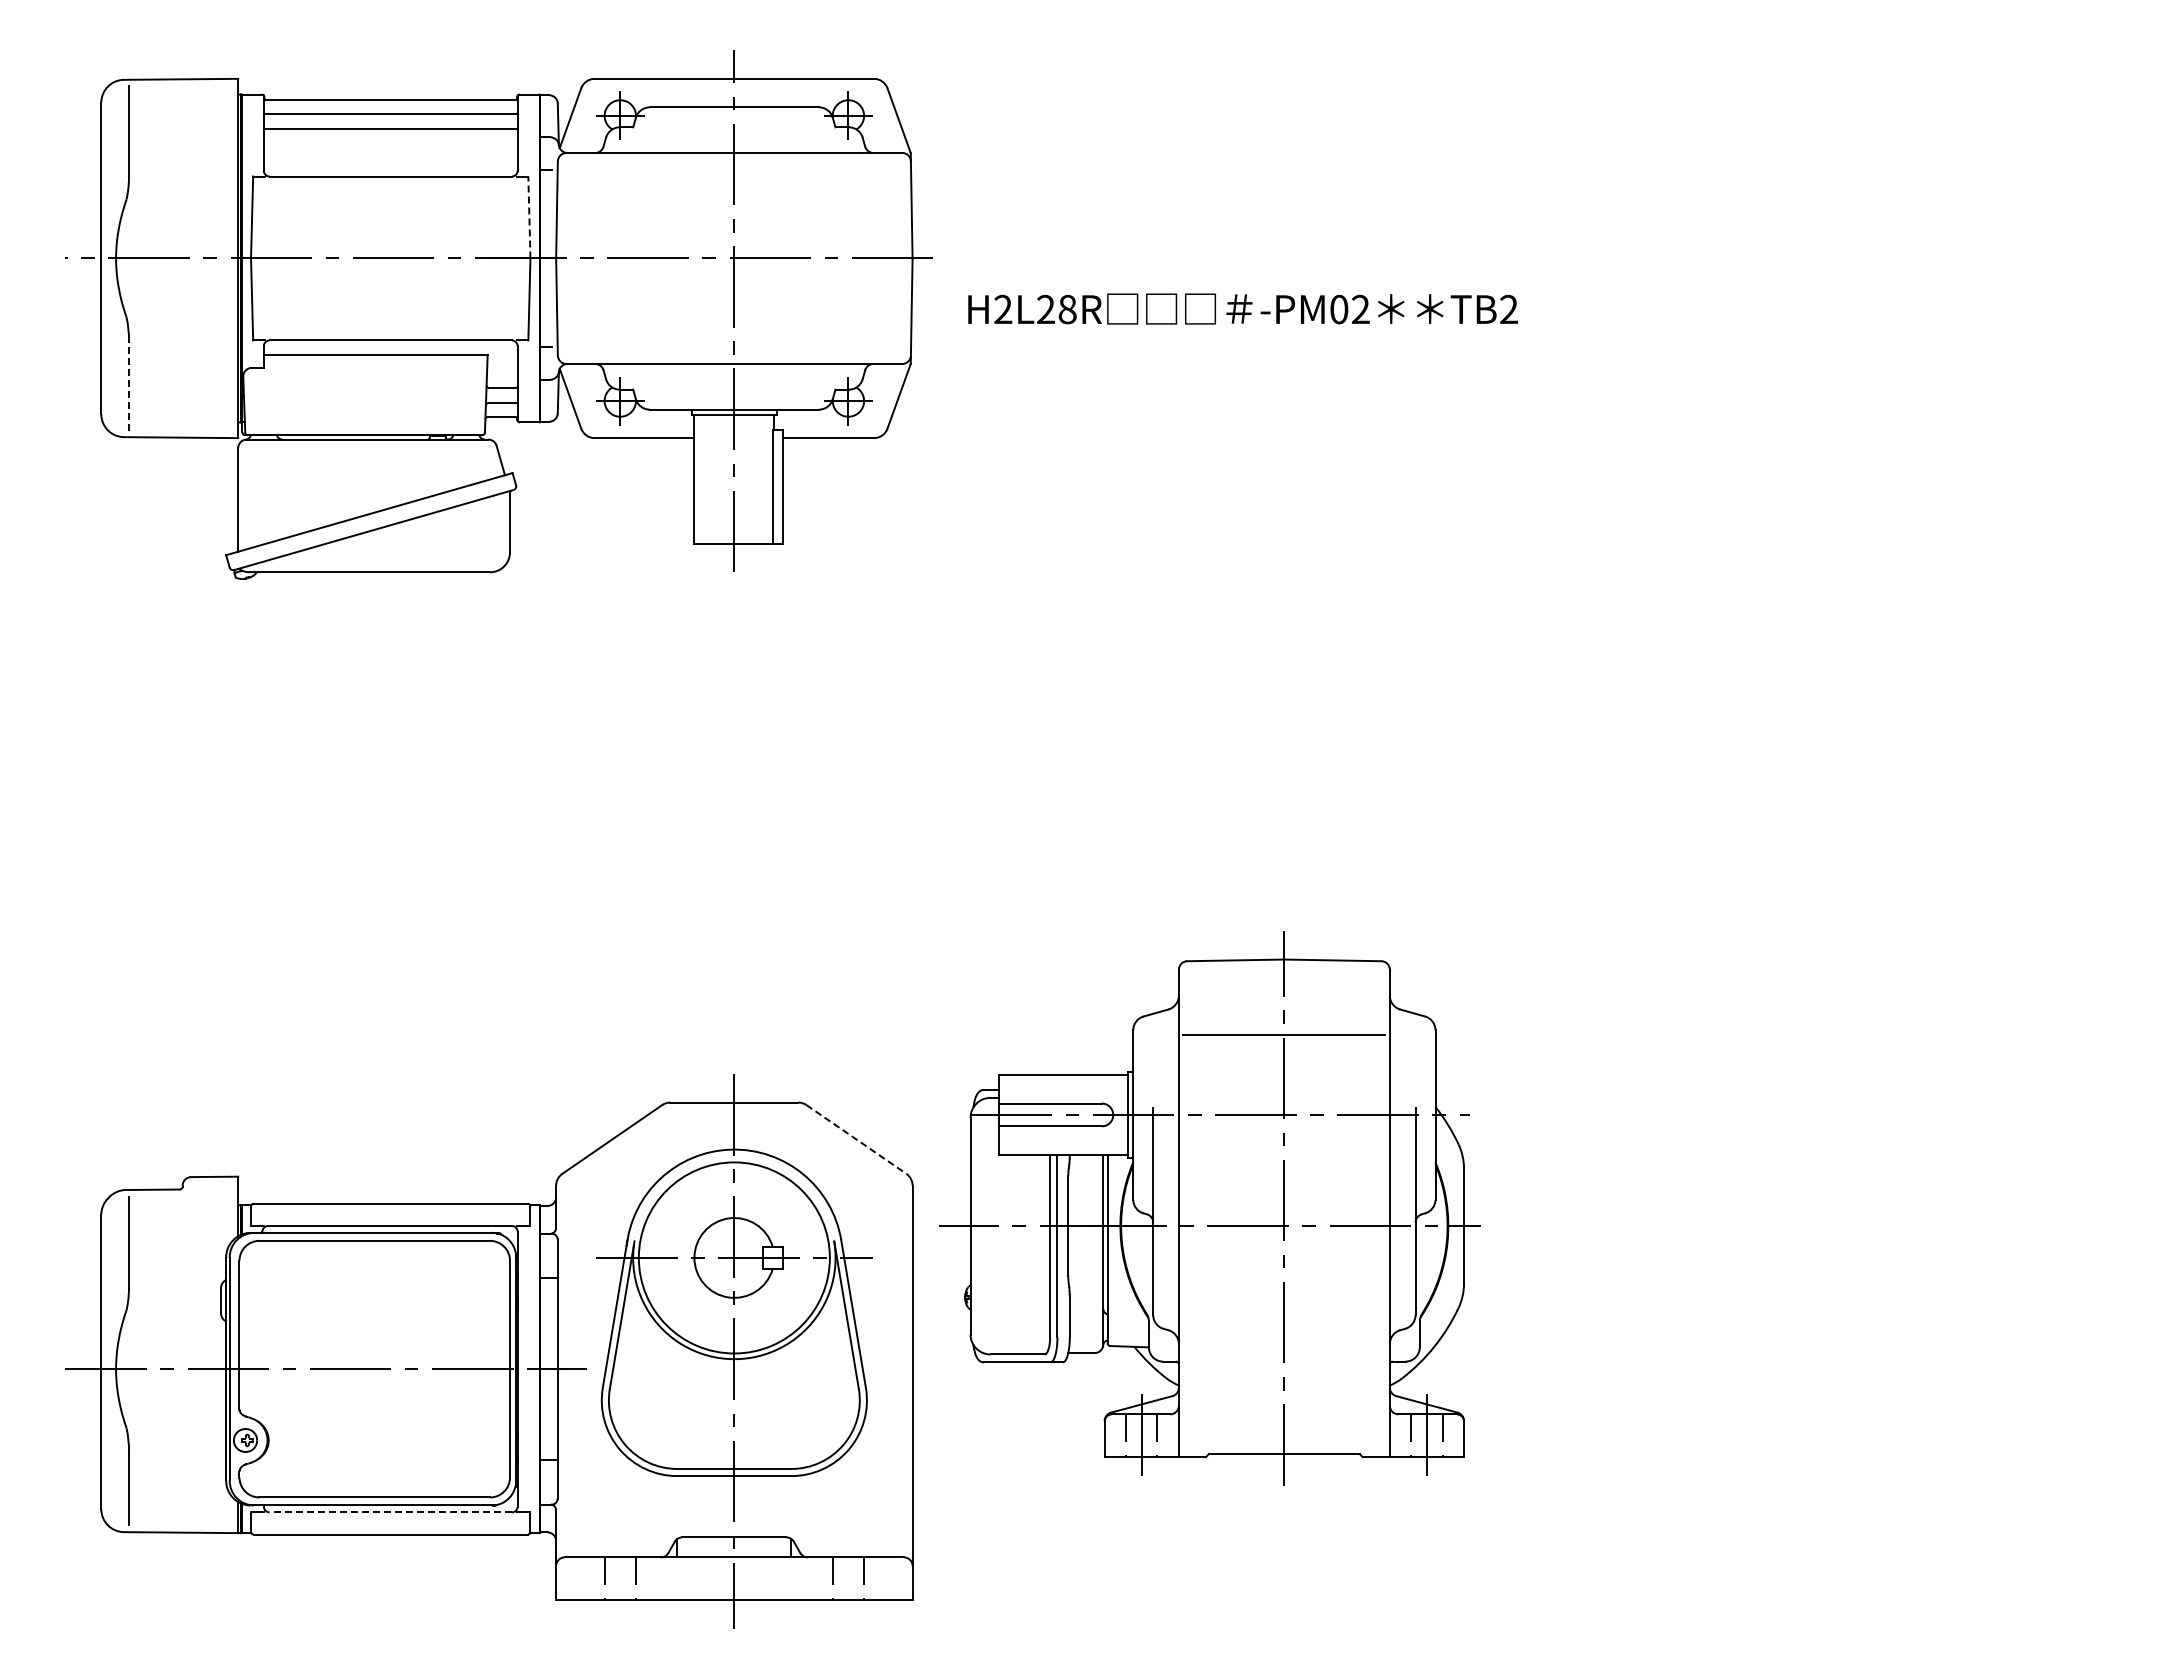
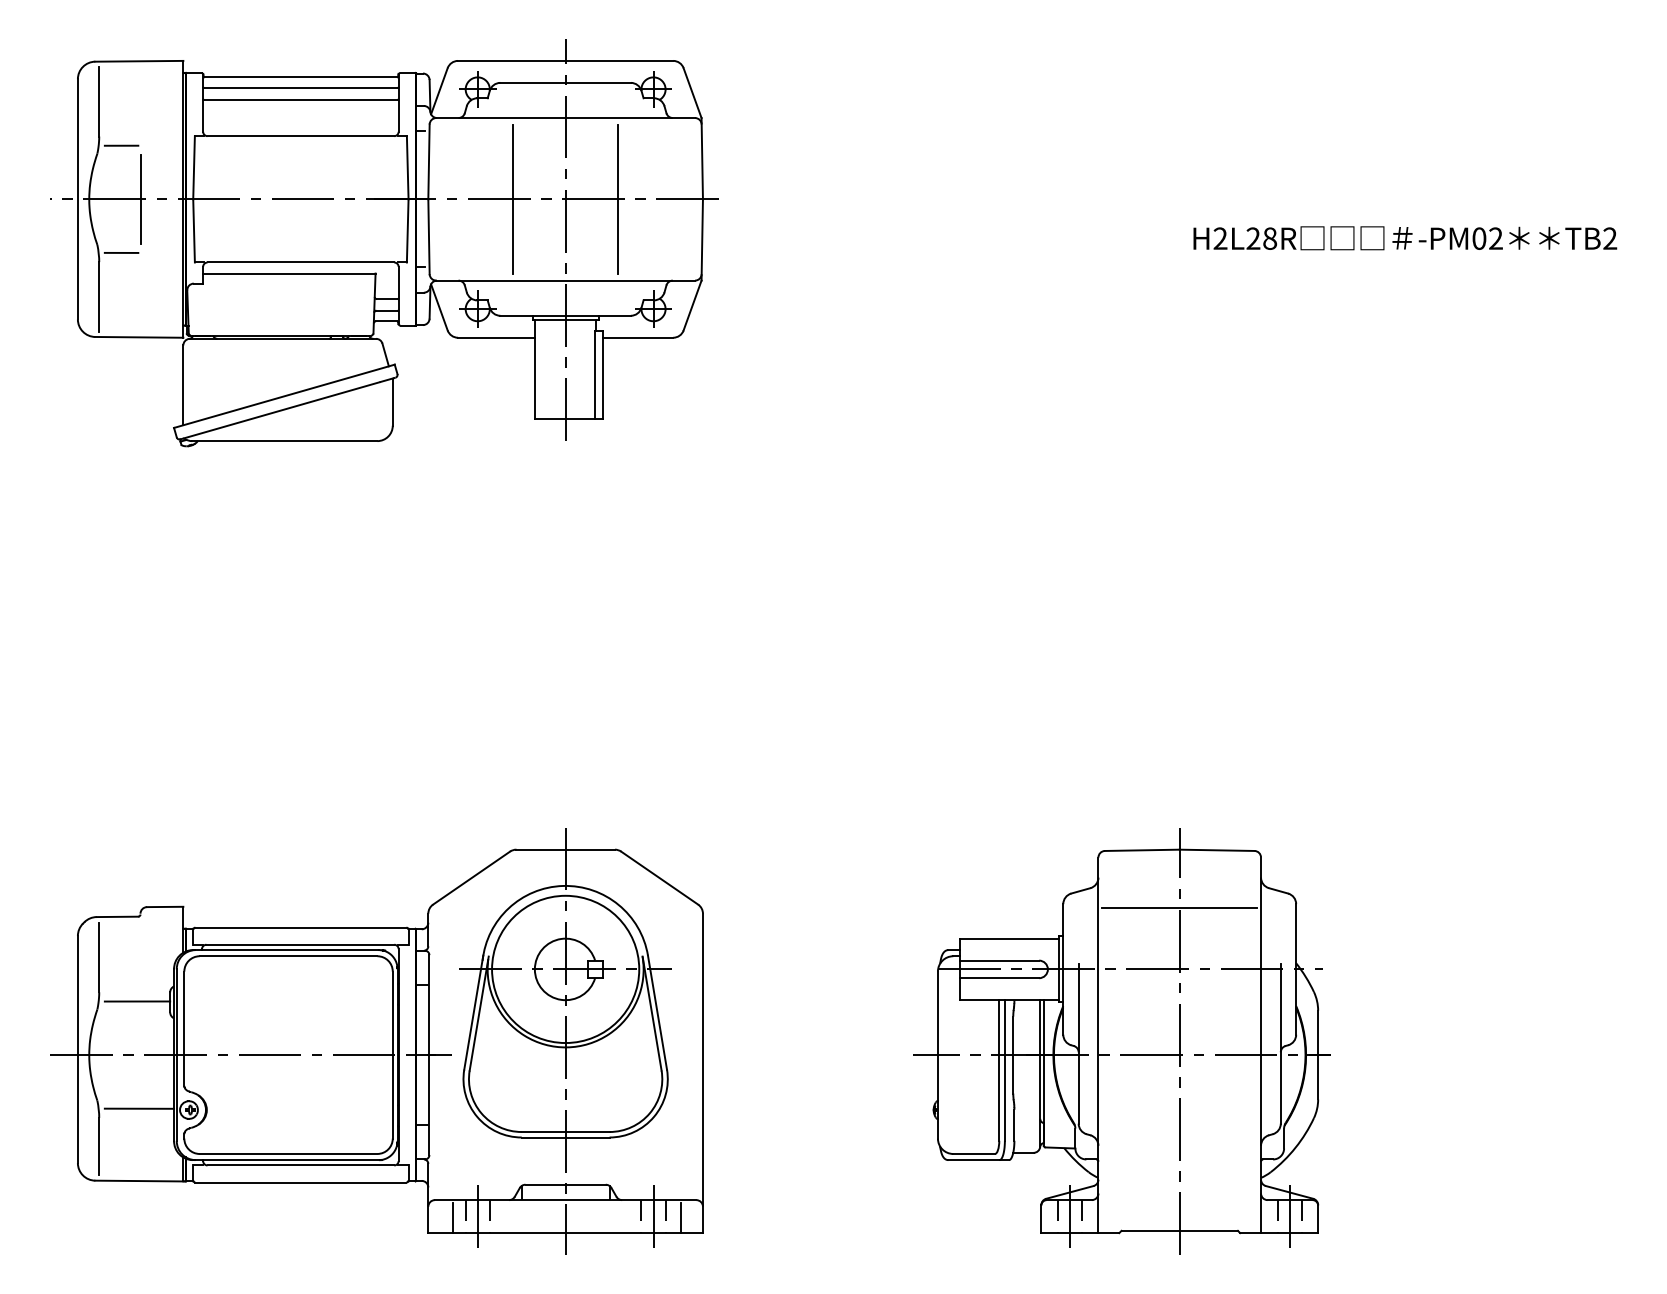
line: (157, 188) -> (121, 145), added
line: (529, 217) -> (407, 167), dashed -> solid
line: (182, 258) -> (140, 199), added
line: (665, 258) -> (512, 199), added
line: (802, 258) -> (618, 199), added
text: (1242, 308) -> (1404, 237), moved
line: (157, 328) -> (121, 253), added
line: (129, 384) -> (99, 296), dashed -> solid
line: (856, 1139) -> (659, 878), dashed -> solid
part: (1209, 1208) -> (1122, 1041), moved
line: (178, 1299) -> (137, 1001), added
line: (181, 1438) -> (139, 1108), added
line: (390, 1512) -> (300, 1165), dashed -> solid
line: (620, 1578) -> (477, 1216), added
line: (848, 1578) -> (653, 1216), added
line: (587, 1580) -> (452, 1217), added
line: (884, 1580) -> (681, 1217), added

